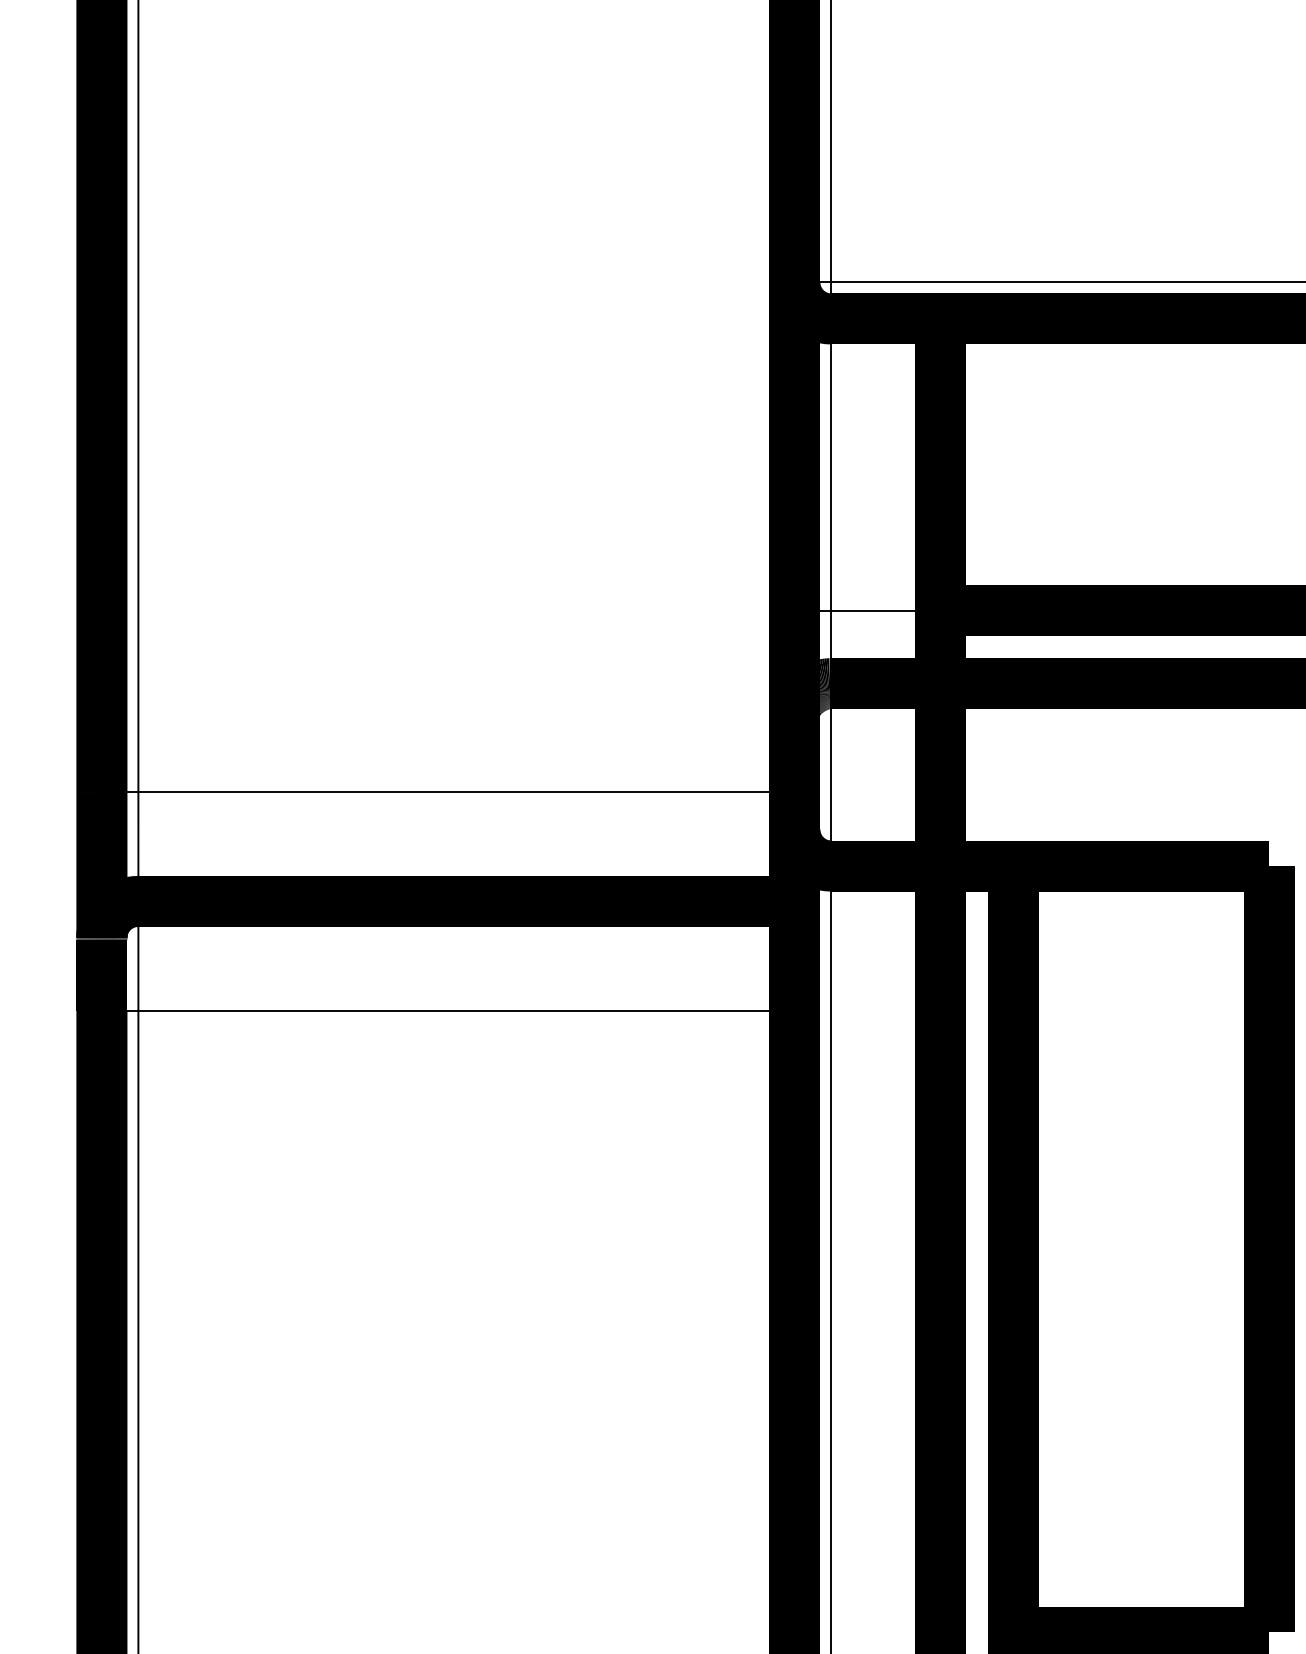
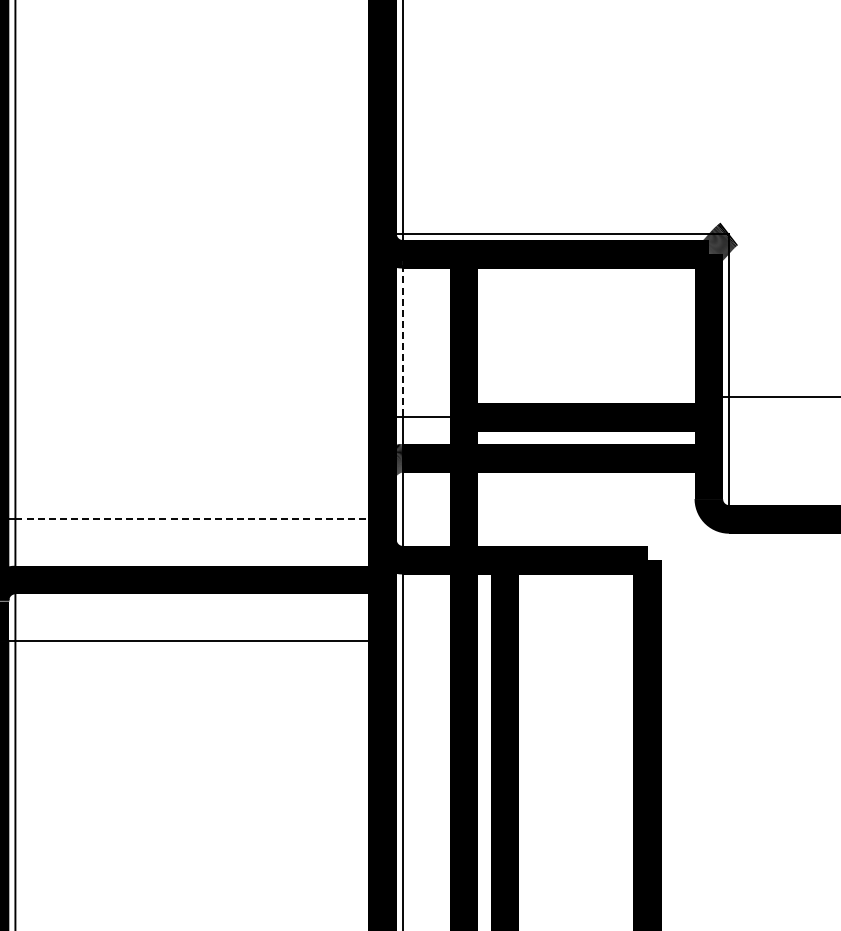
line: (830, 464) -> (402, 335), solid -> dashed
line: (465, 791) -> (198, 518), solid -> dashed

